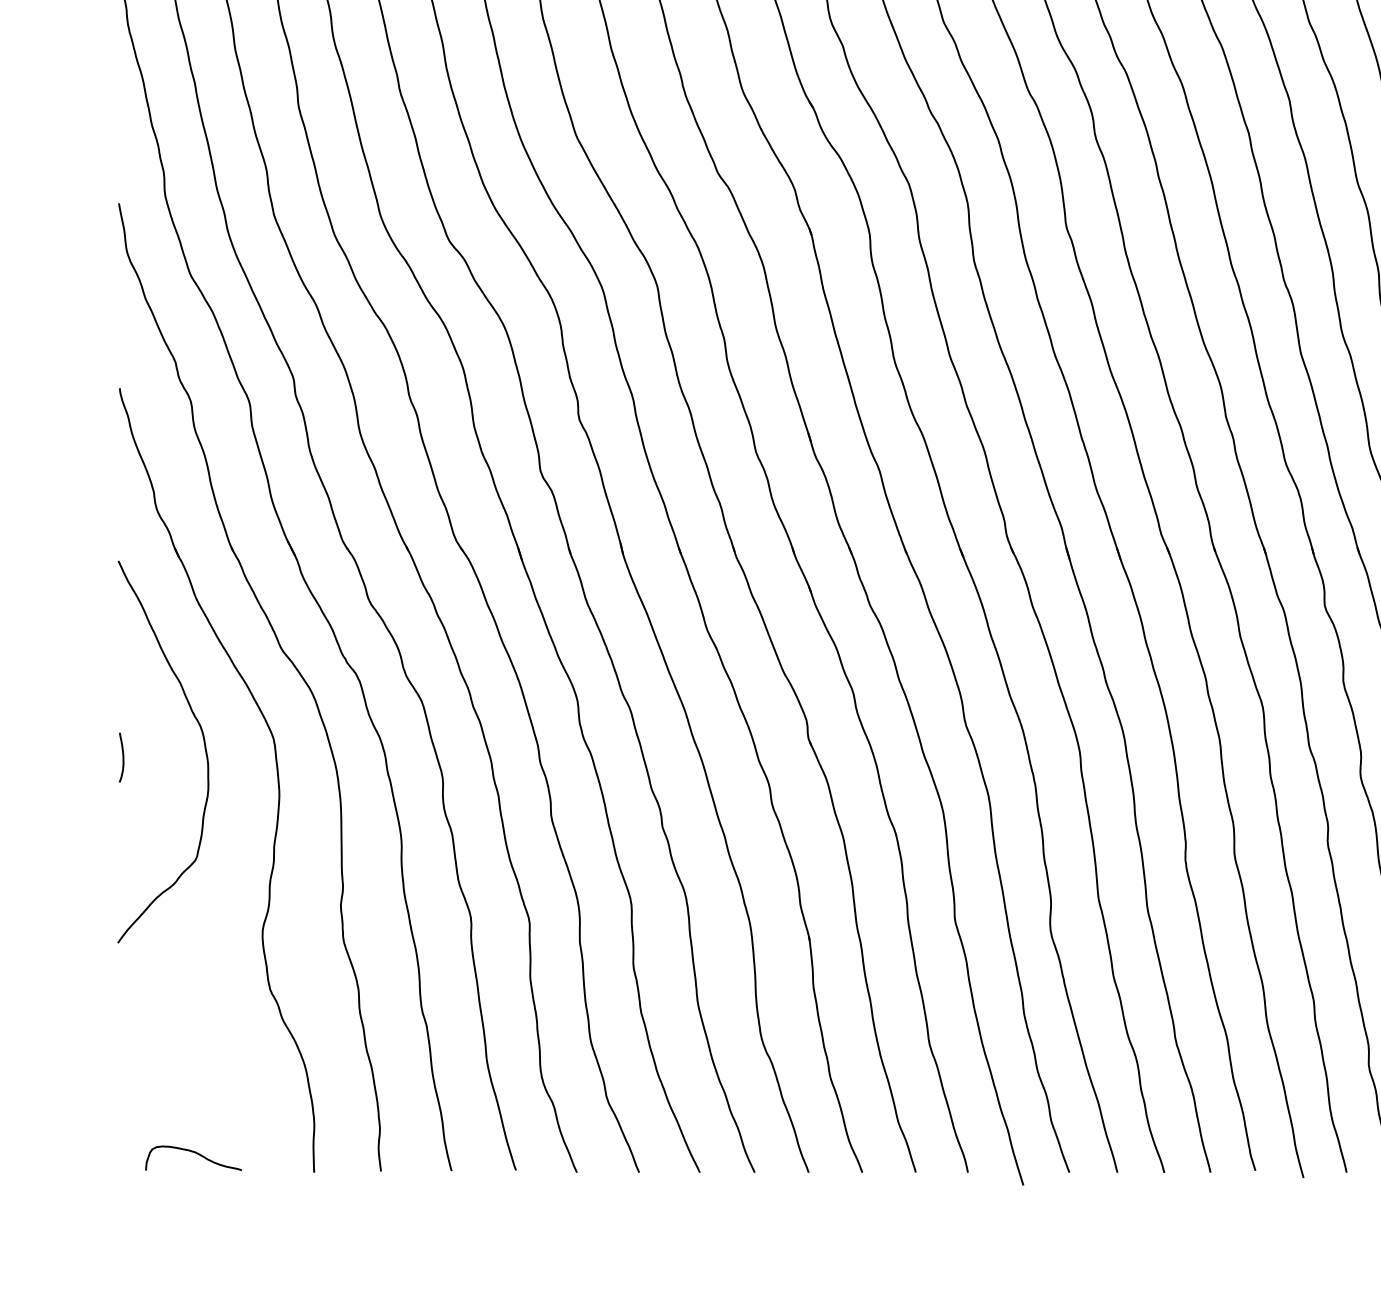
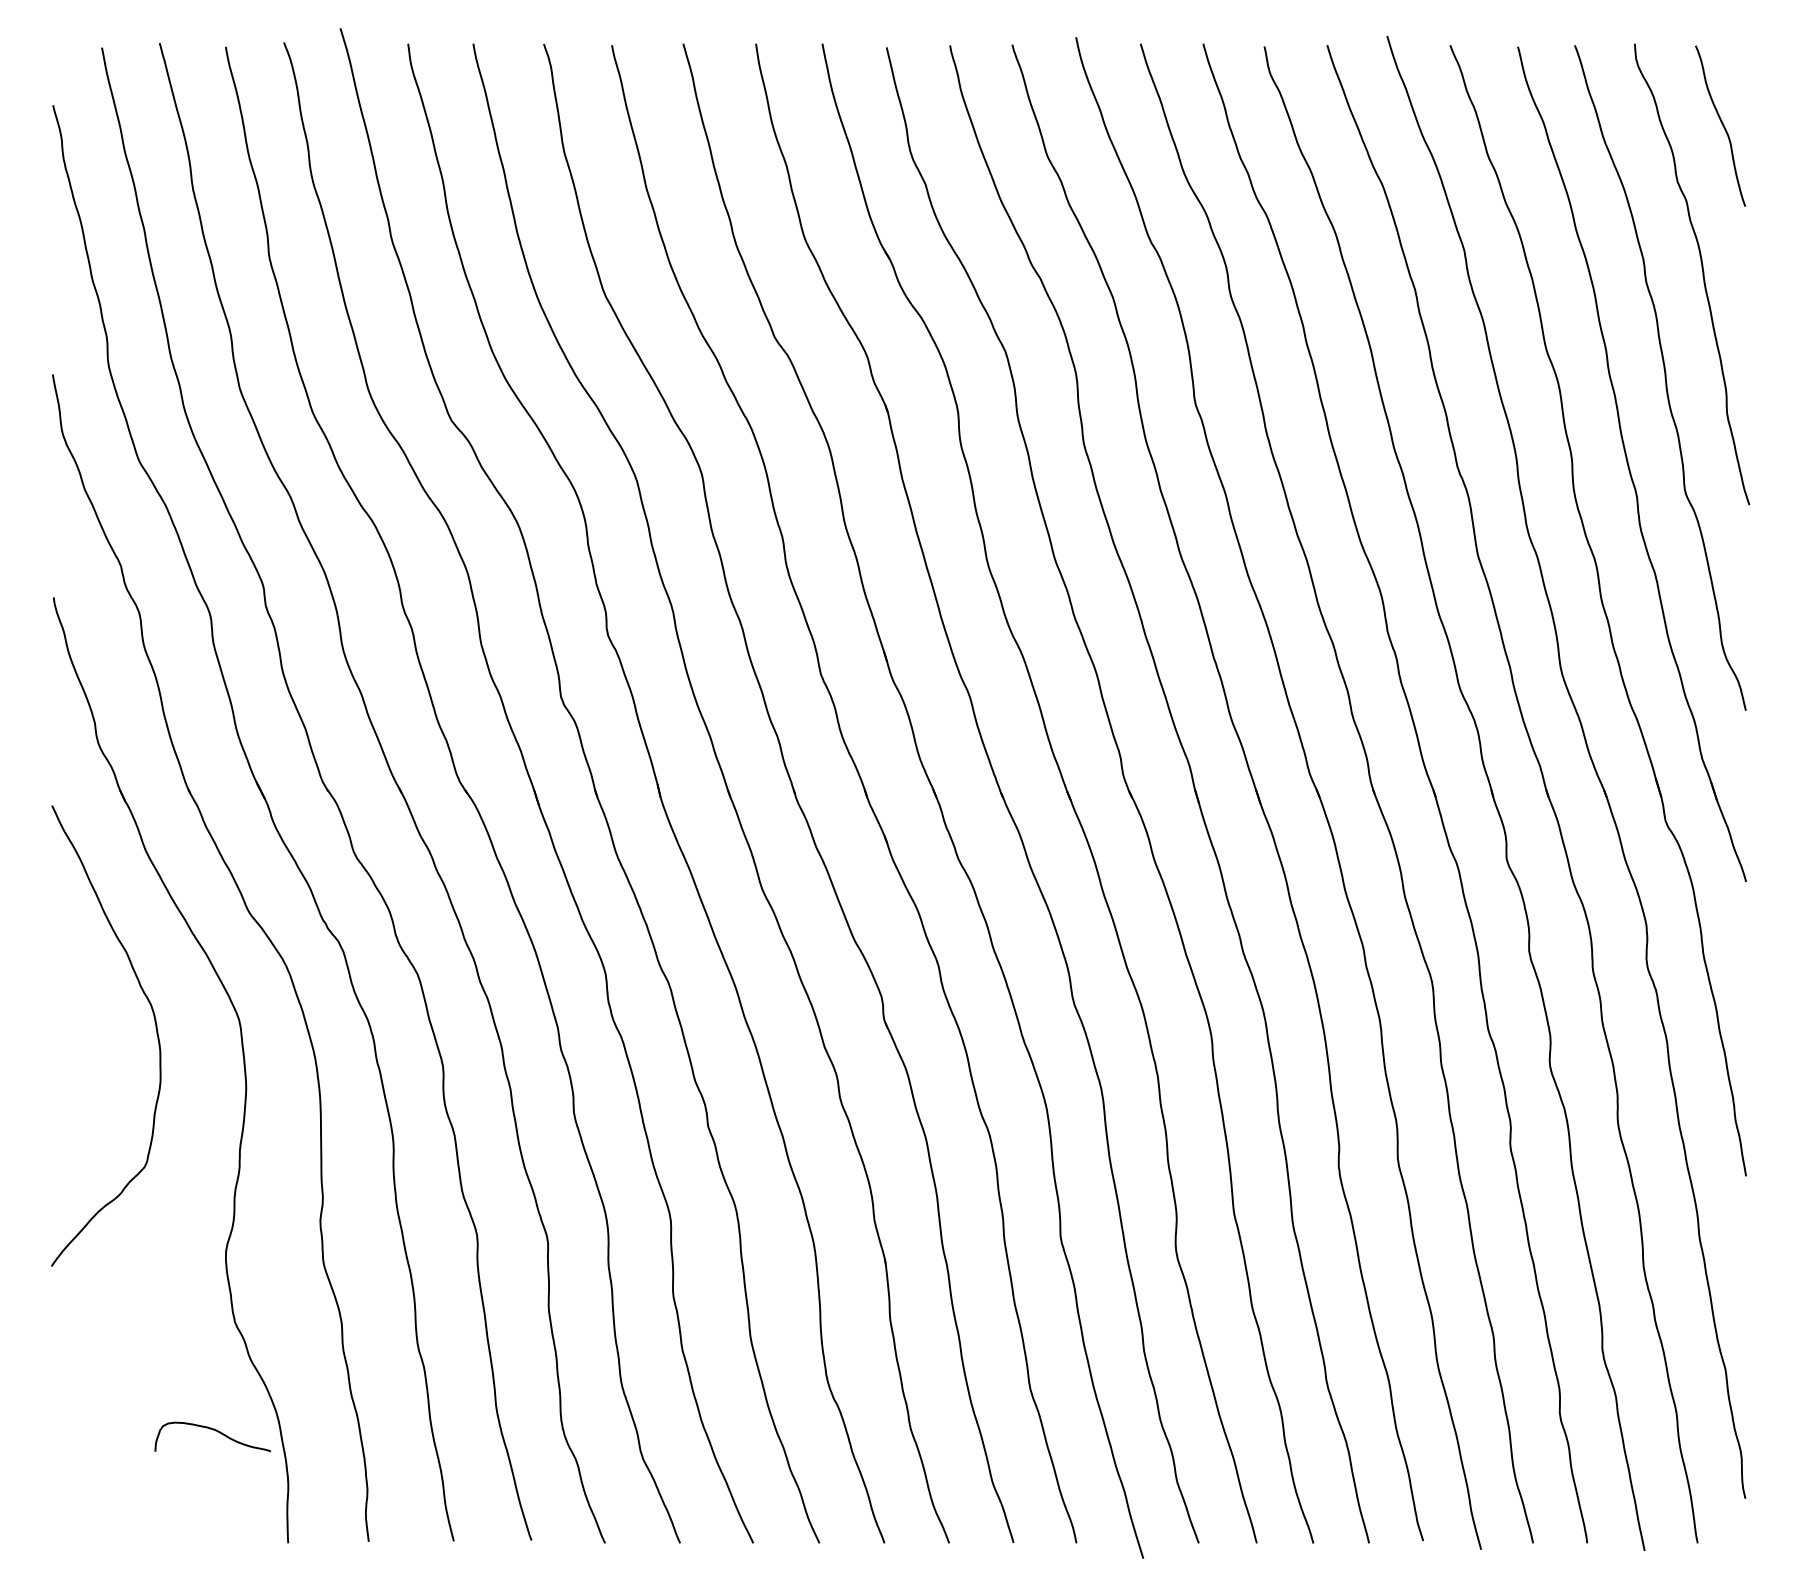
curve: (122, 757) -> (57, 1042), removed
curve: (195, 1153) -> (215, 1431), moved

